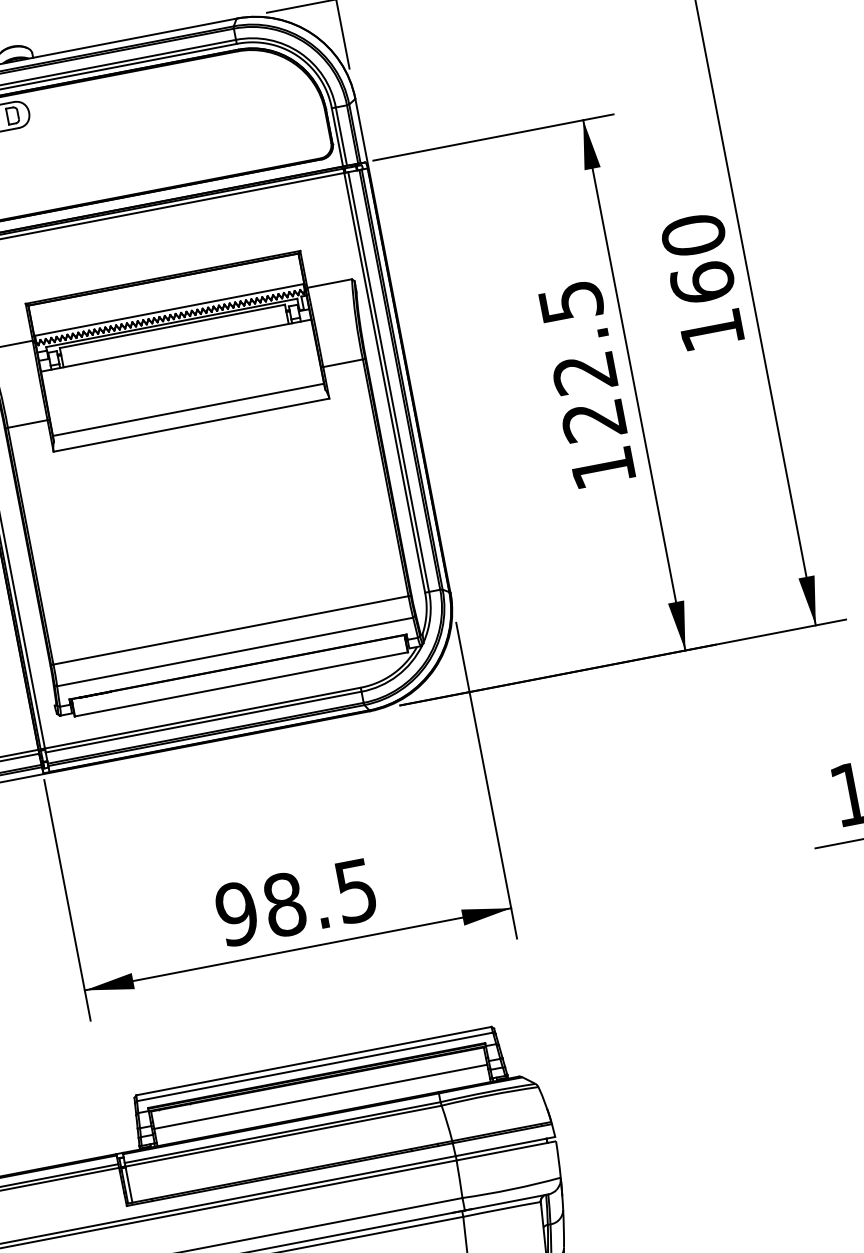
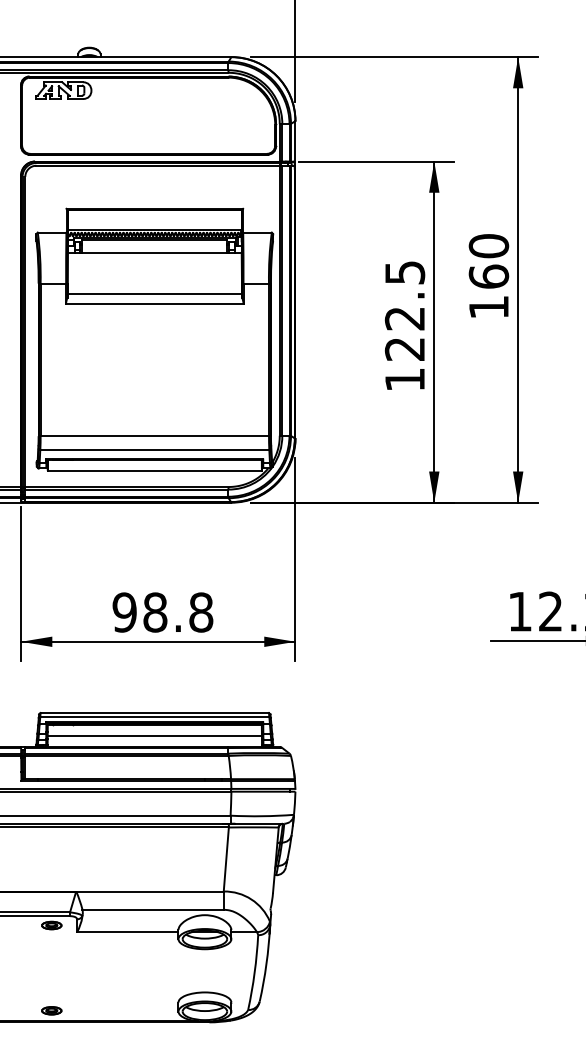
text: (356, 890) -> (201, 612), 98.5 -> 98.8

